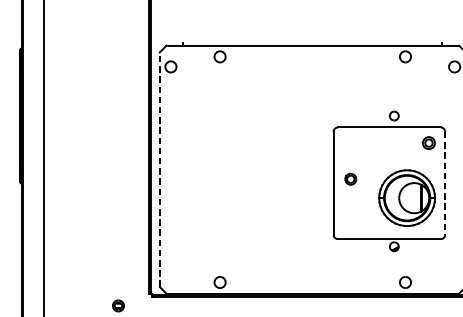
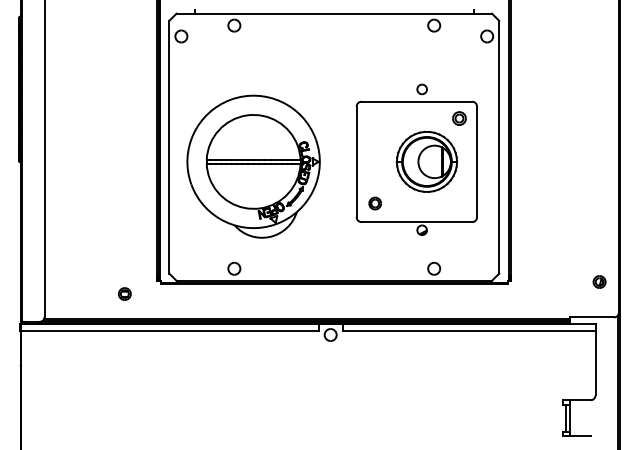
line: (159, 169) -> (169, 146), dashed -> solid
part: (350, 179) -> (374, 203), moved
line: (445, 183) -> (477, 162), dashed -> solid
part: (237, 187) -> (253, 166), added
part: (406, 197) -> (426, 161), moved

